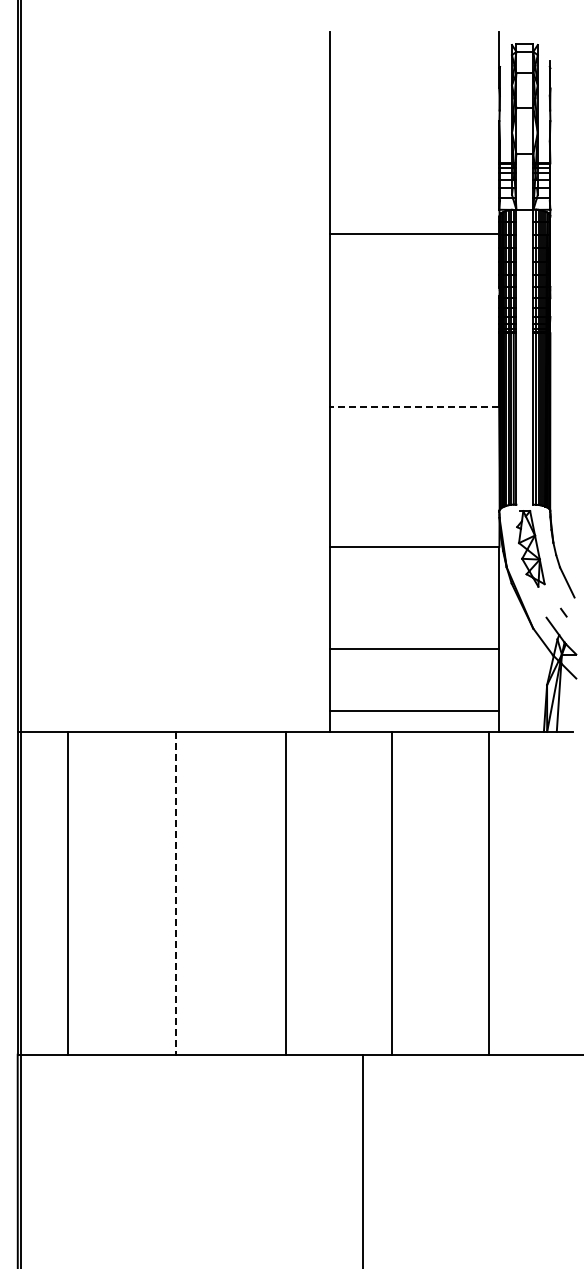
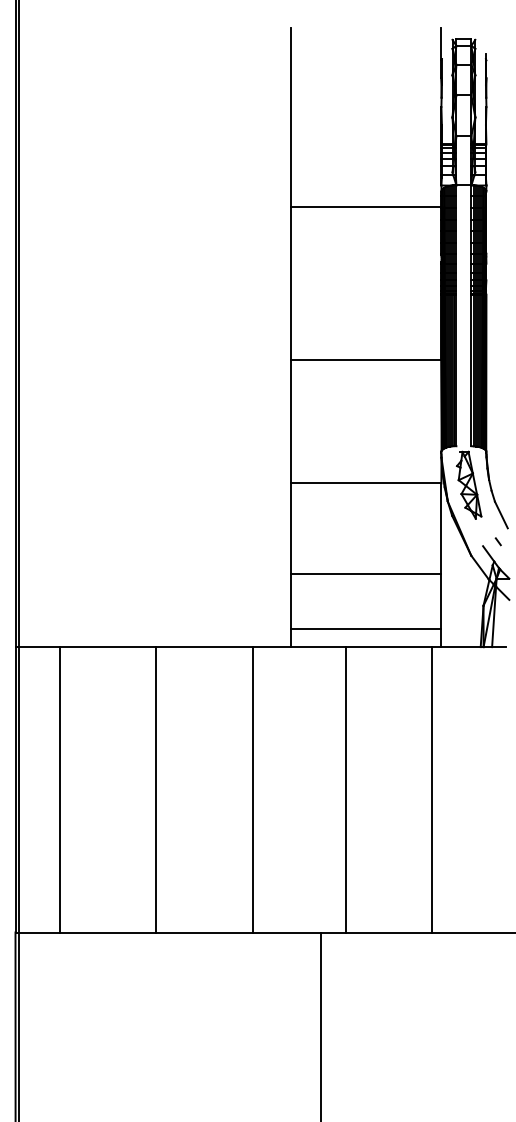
line: (414, 407) -> (366, 360), dashed -> solid
line: (176, 893) -> (155, 789), dashed -> solid

